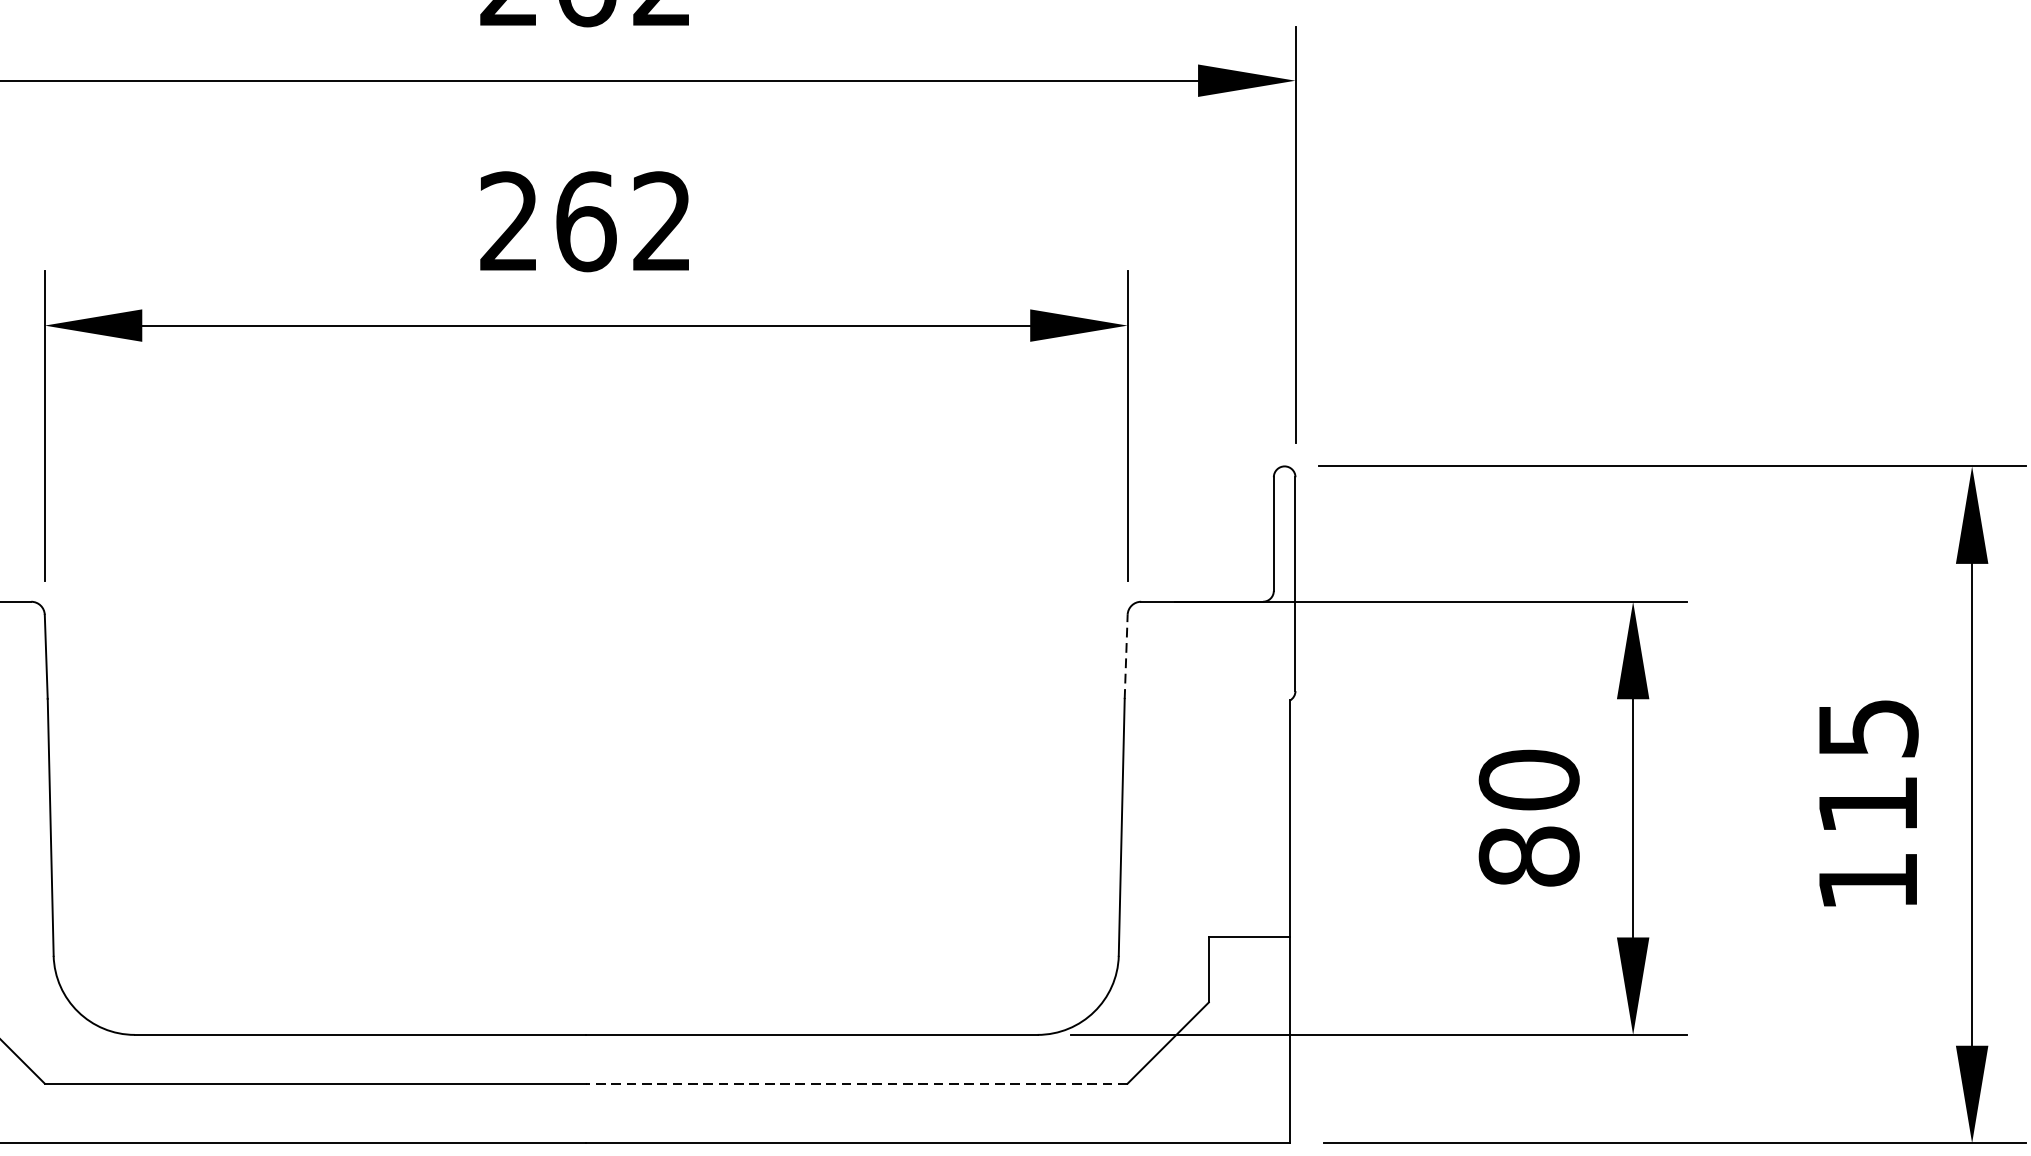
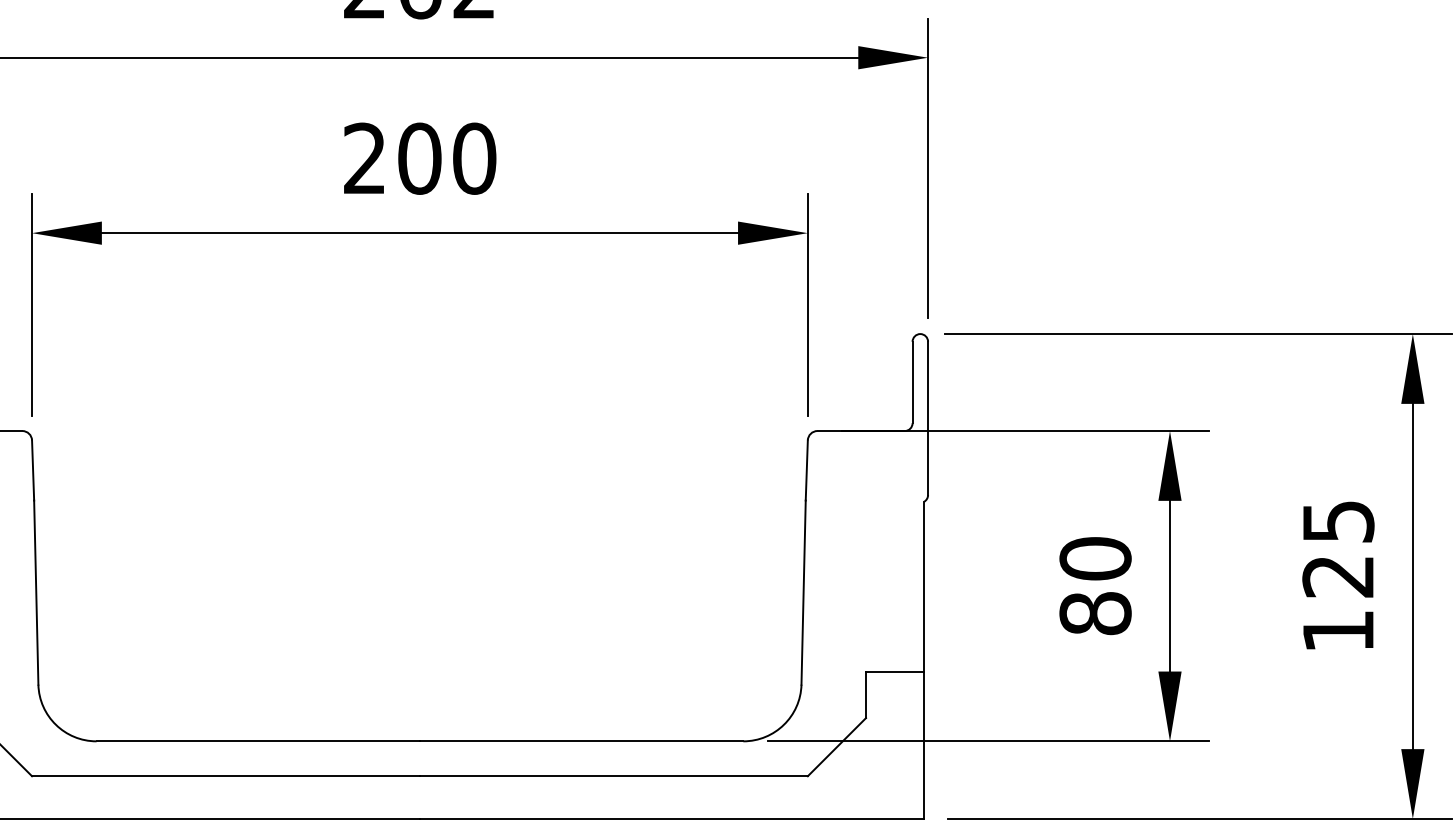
text: (624, 221) -> (447, 158), 262 -> 200
line: (1125, 655) -> (806, 469), dashed -> solid
text: (1866, 806) -> (1337, 577), 115 -> 125
line: (856, 1083) -> (613, 776), dashed -> solid

